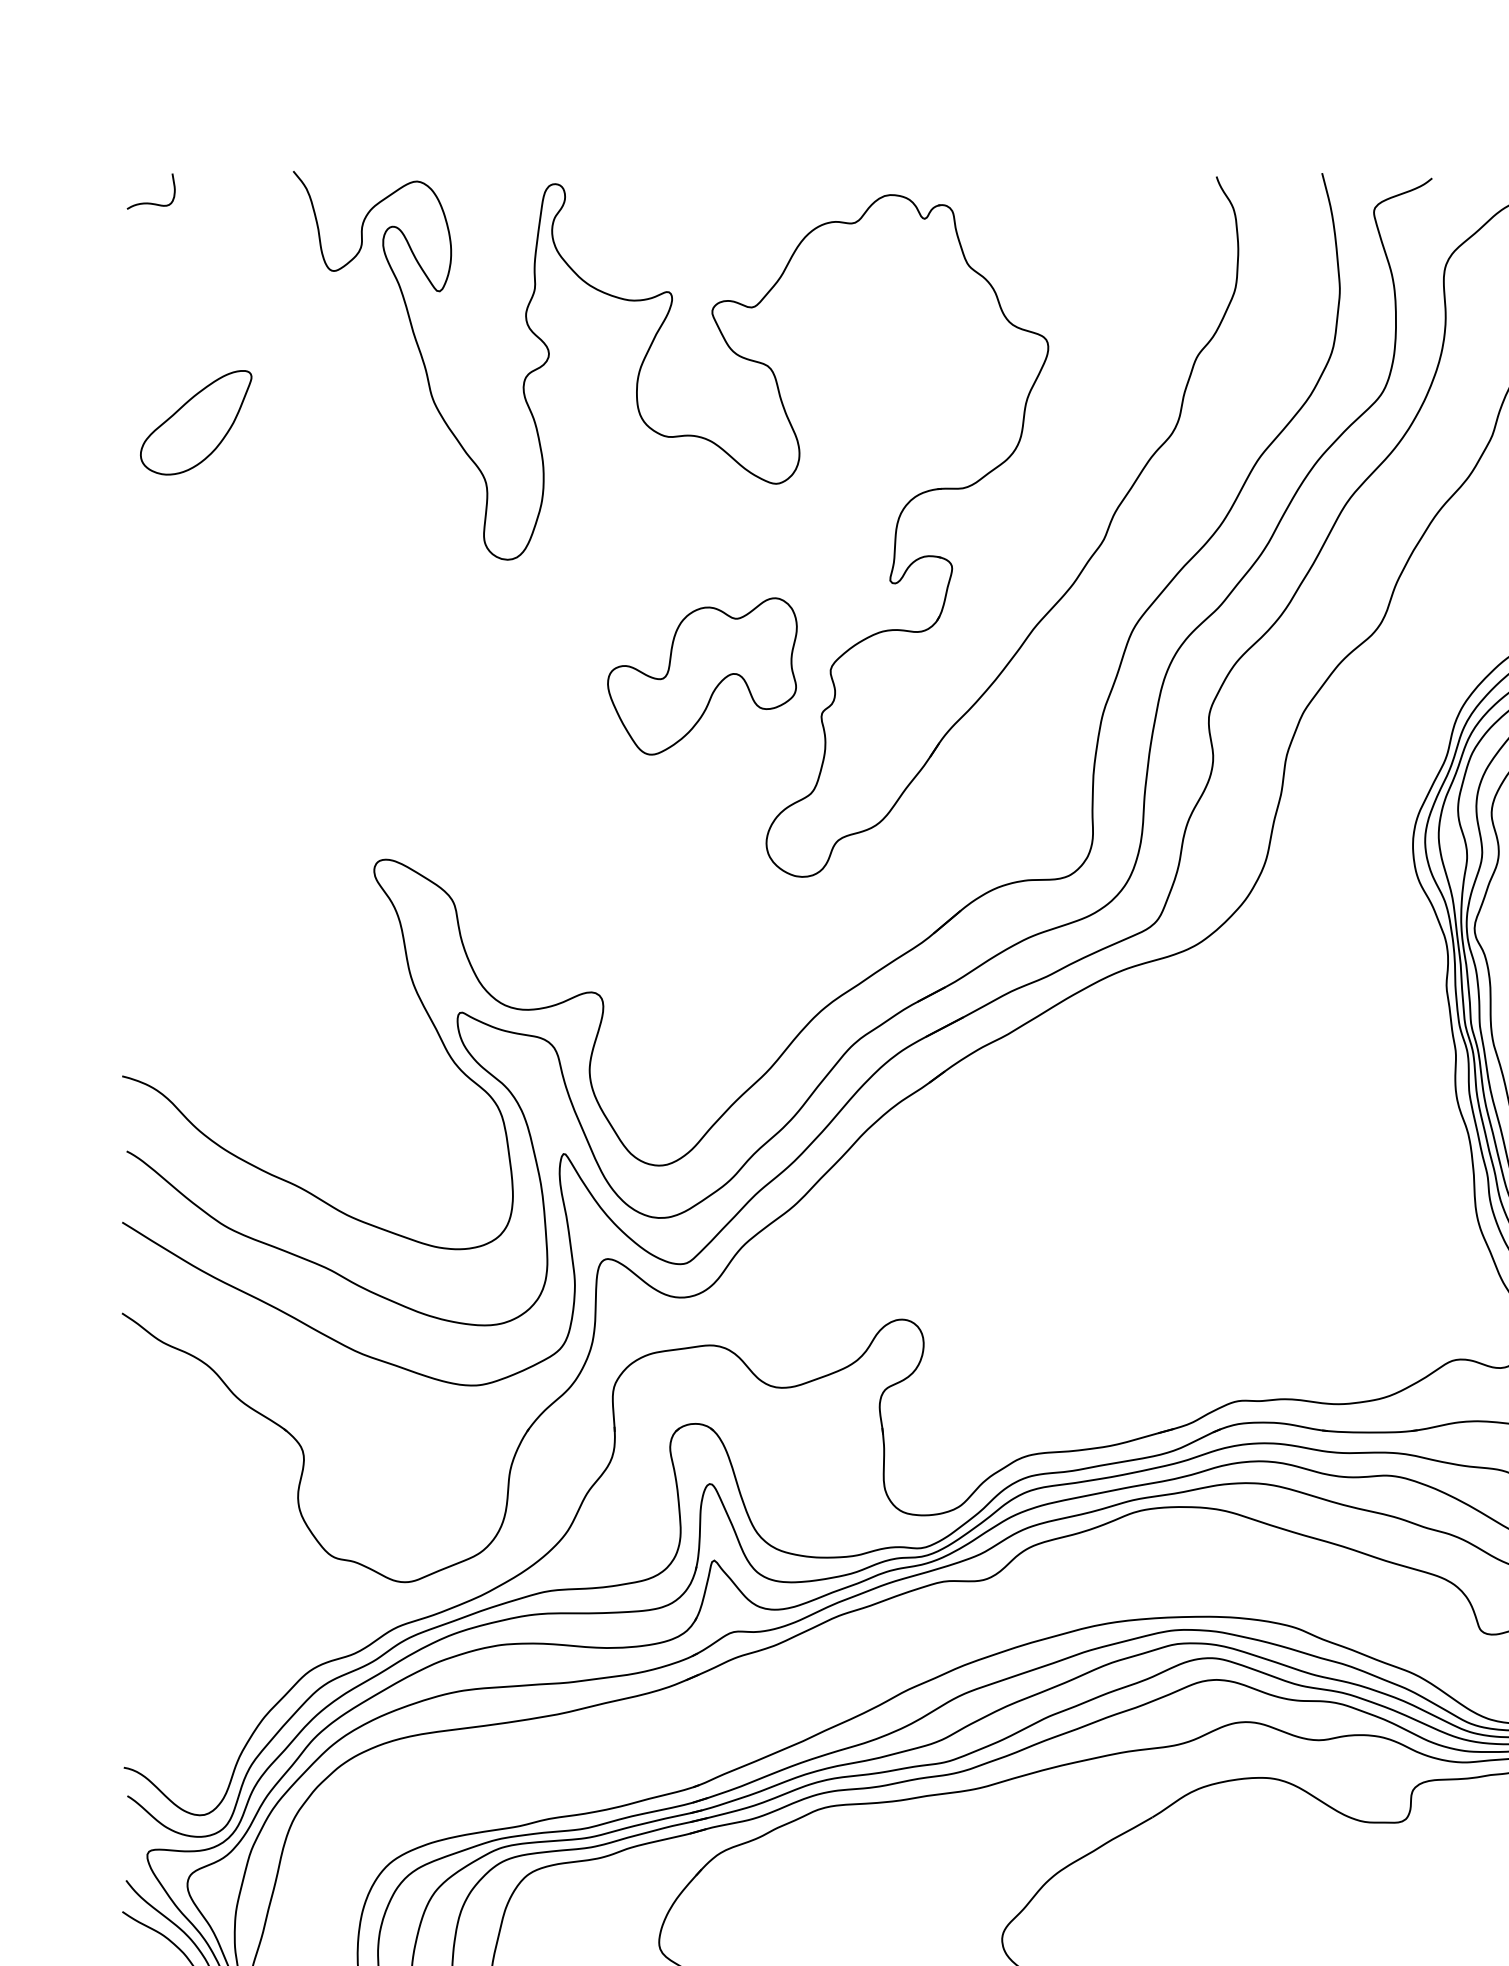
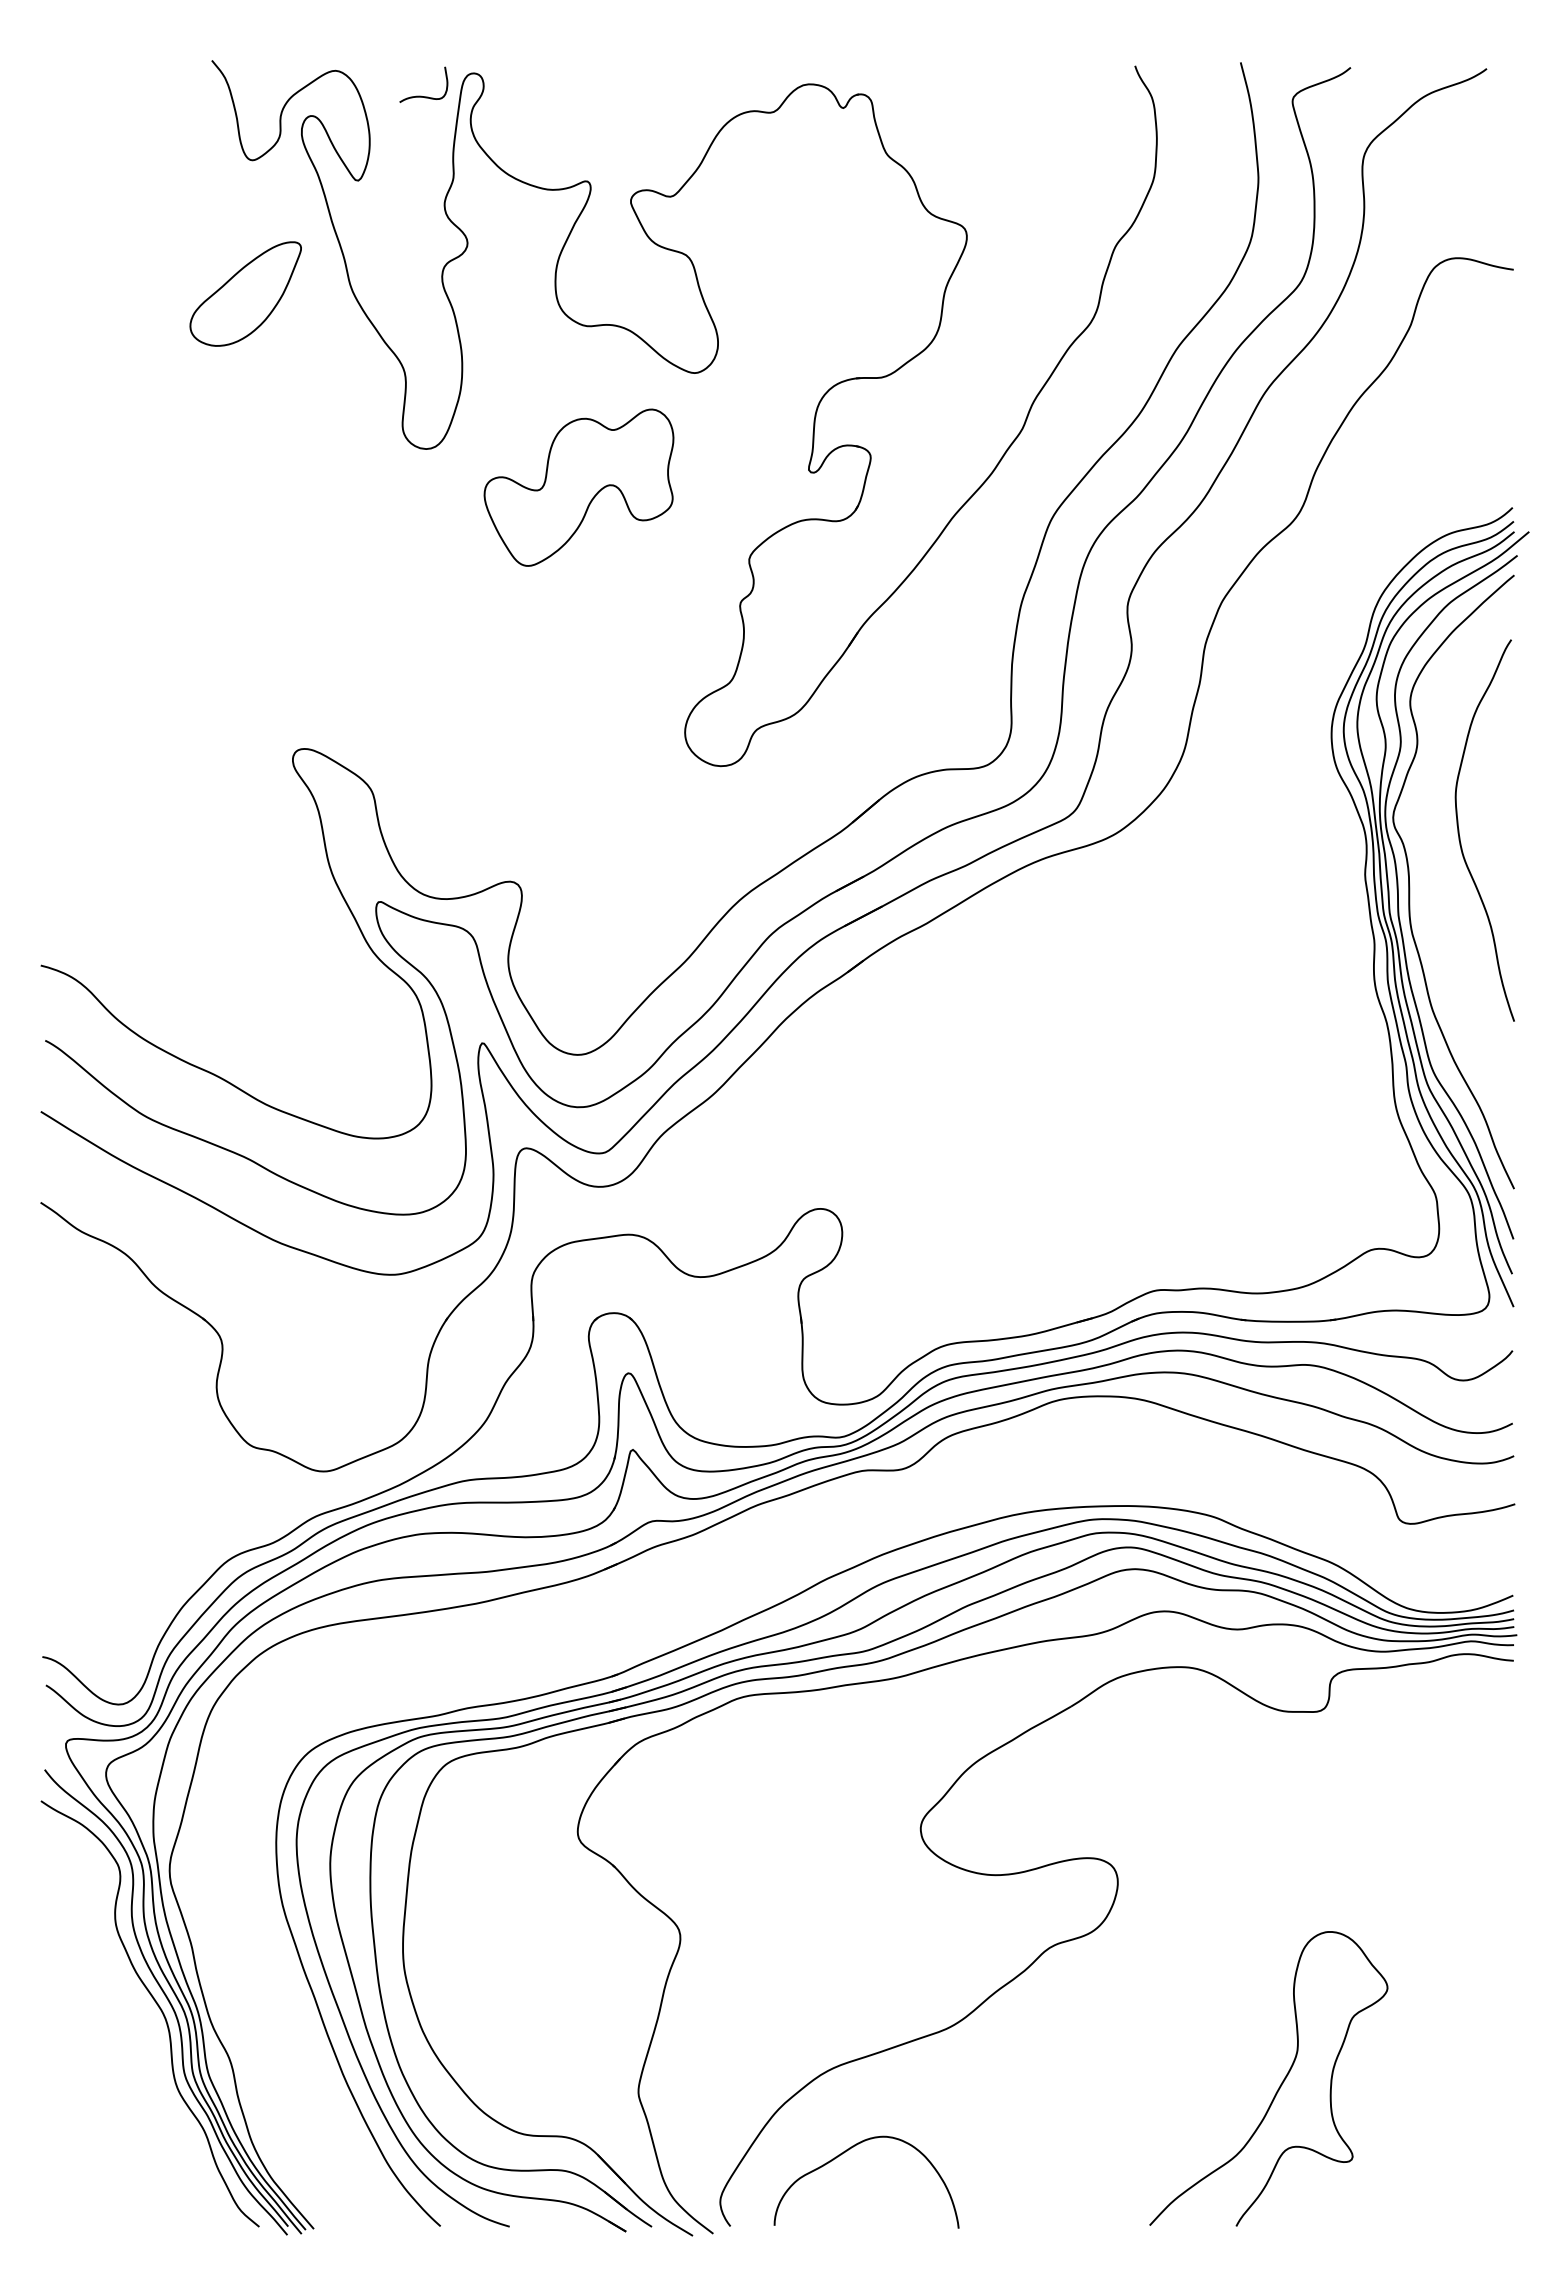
curve: (148, 202) -> (421, 95), moved
part: (195, 422) -> (245, 293), moved
part: (701, 676) -> (578, 487), moved

